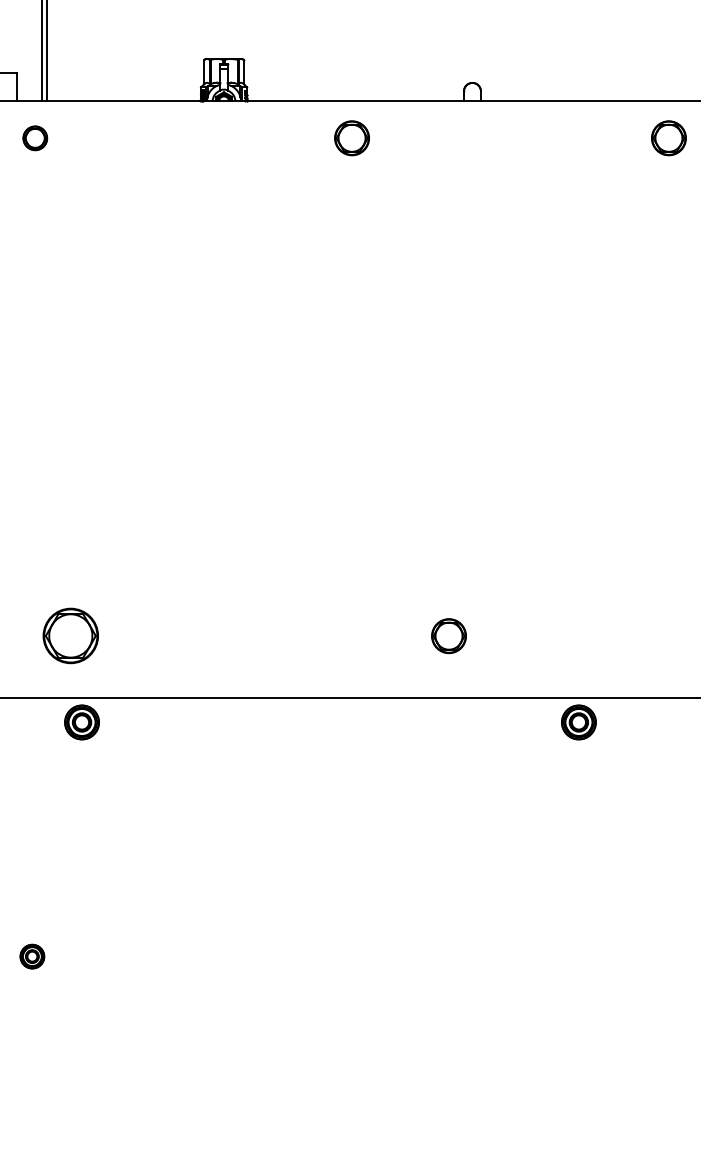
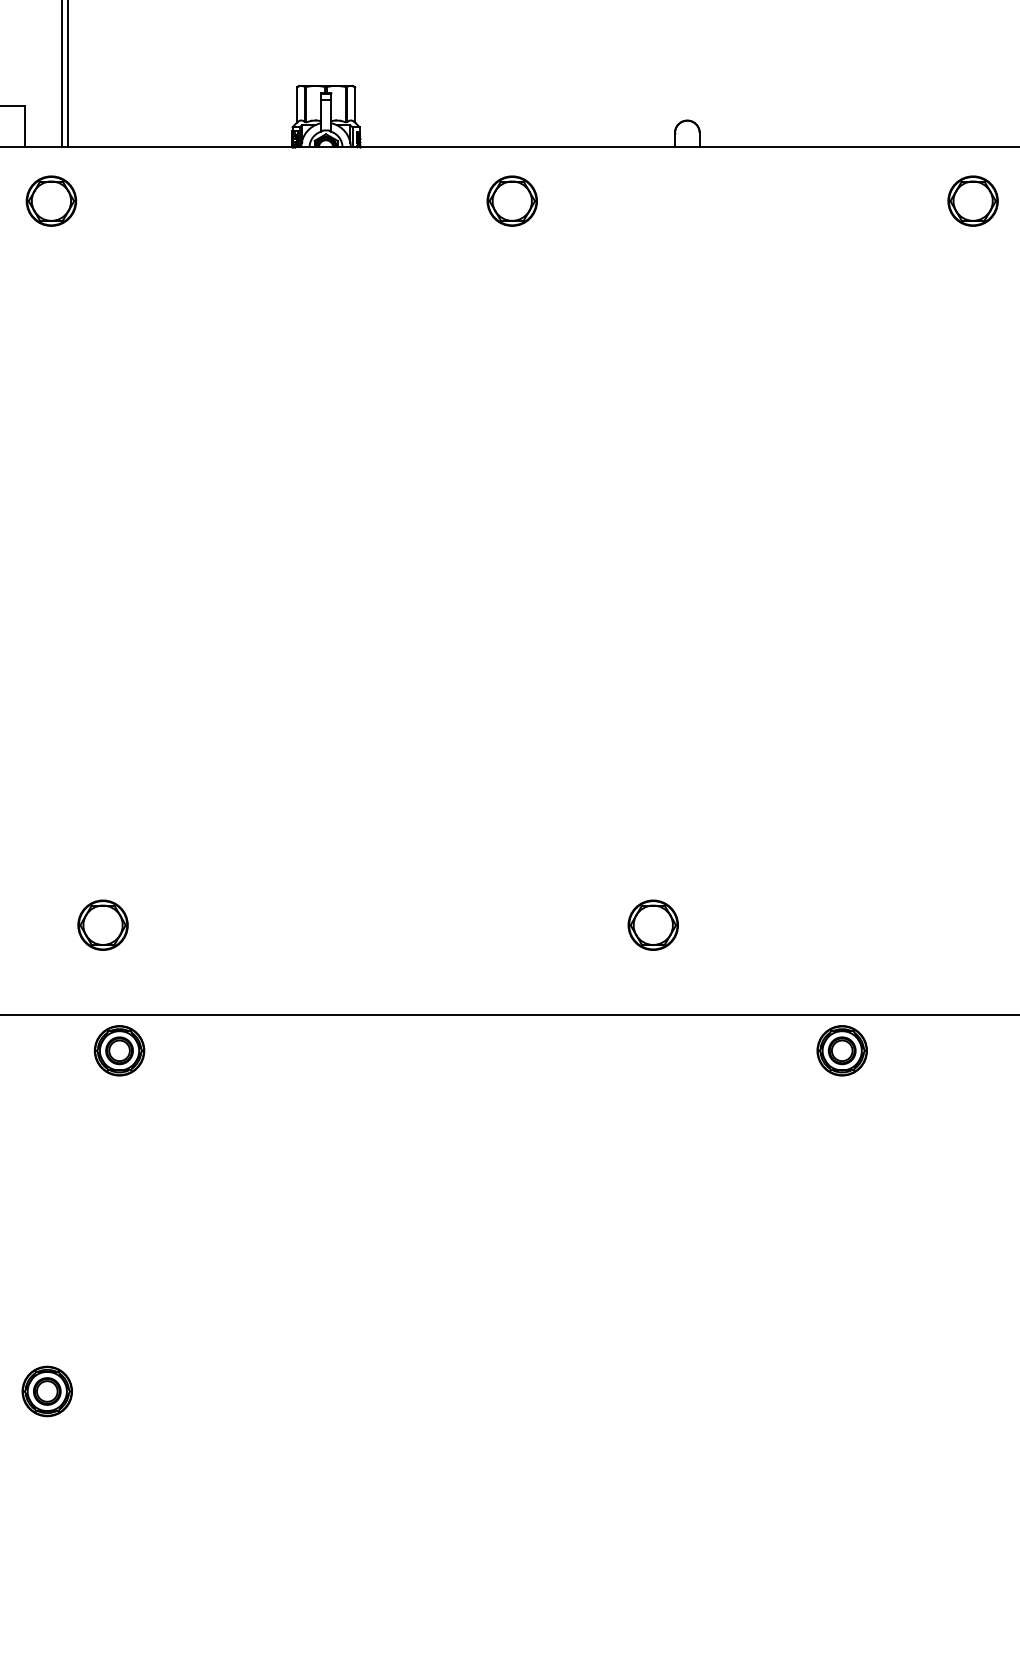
part: (35, 138) -> (51, 201), size x1.43
part: (70, 636) -> (102, 925), size x0.62
part: (32, 956) -> (47, 1391), size x1.43

